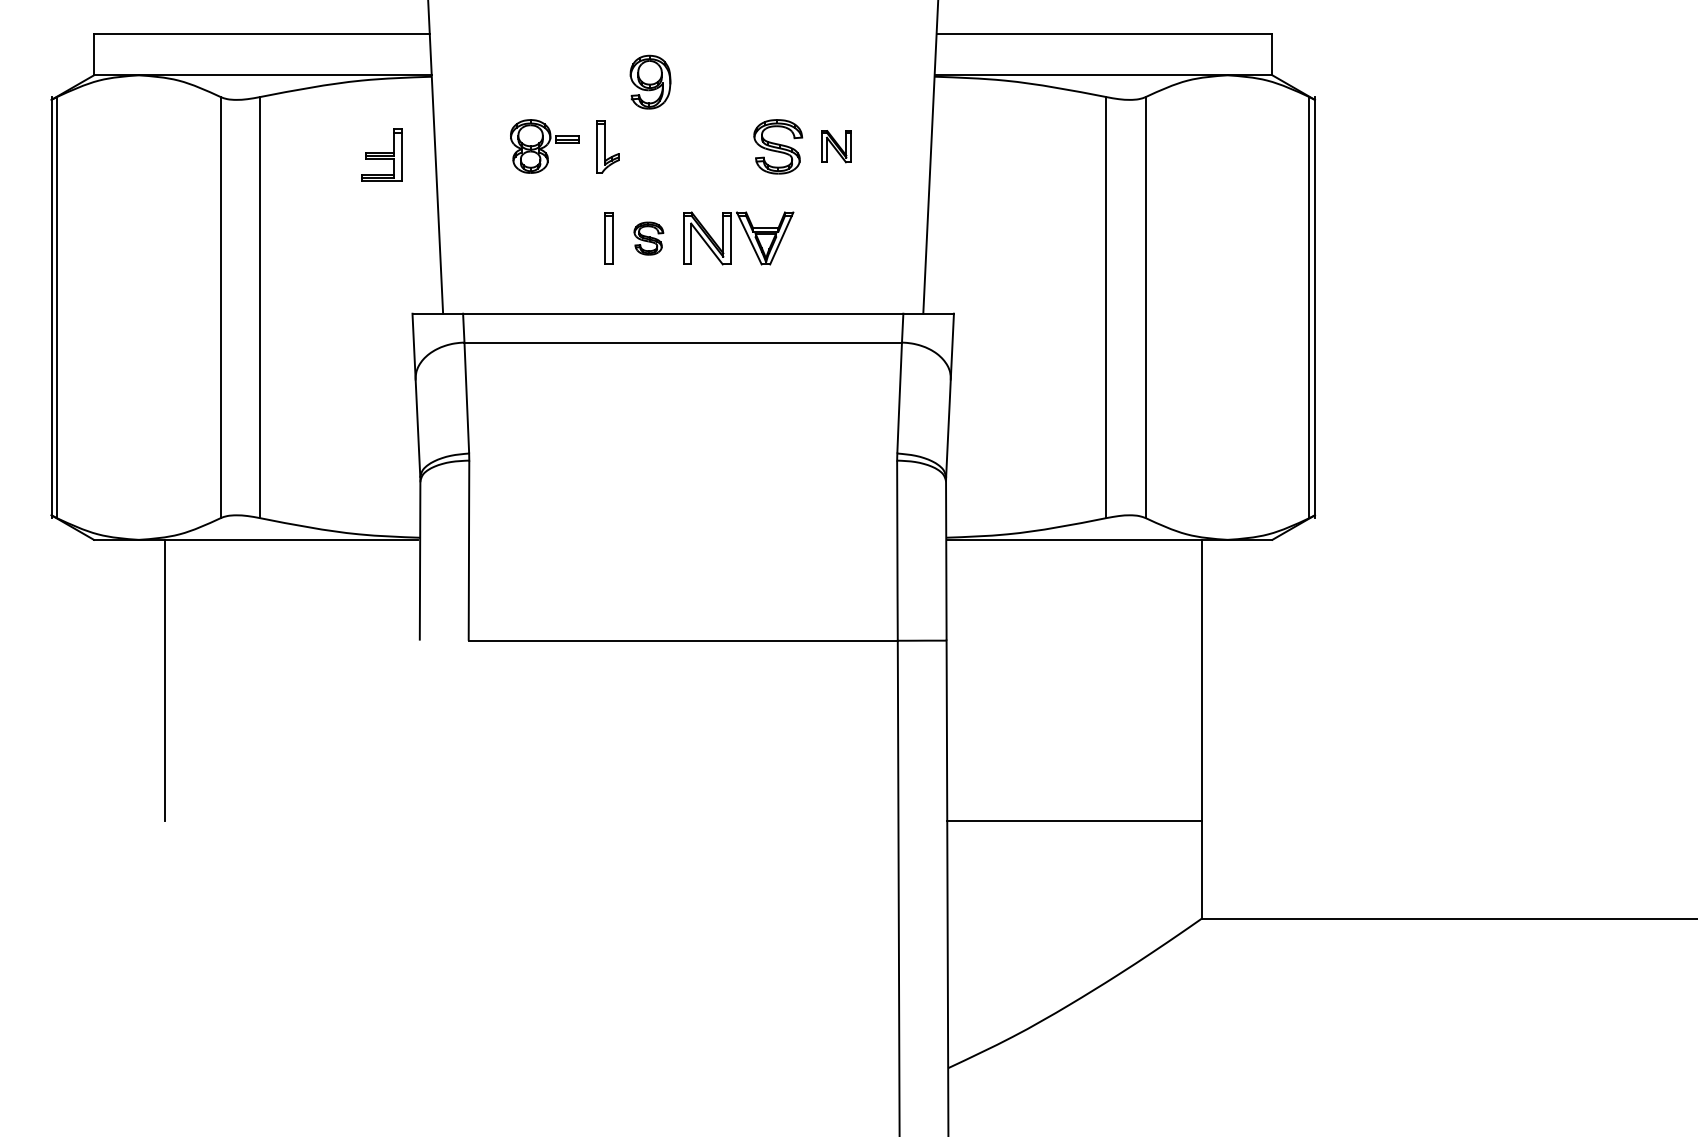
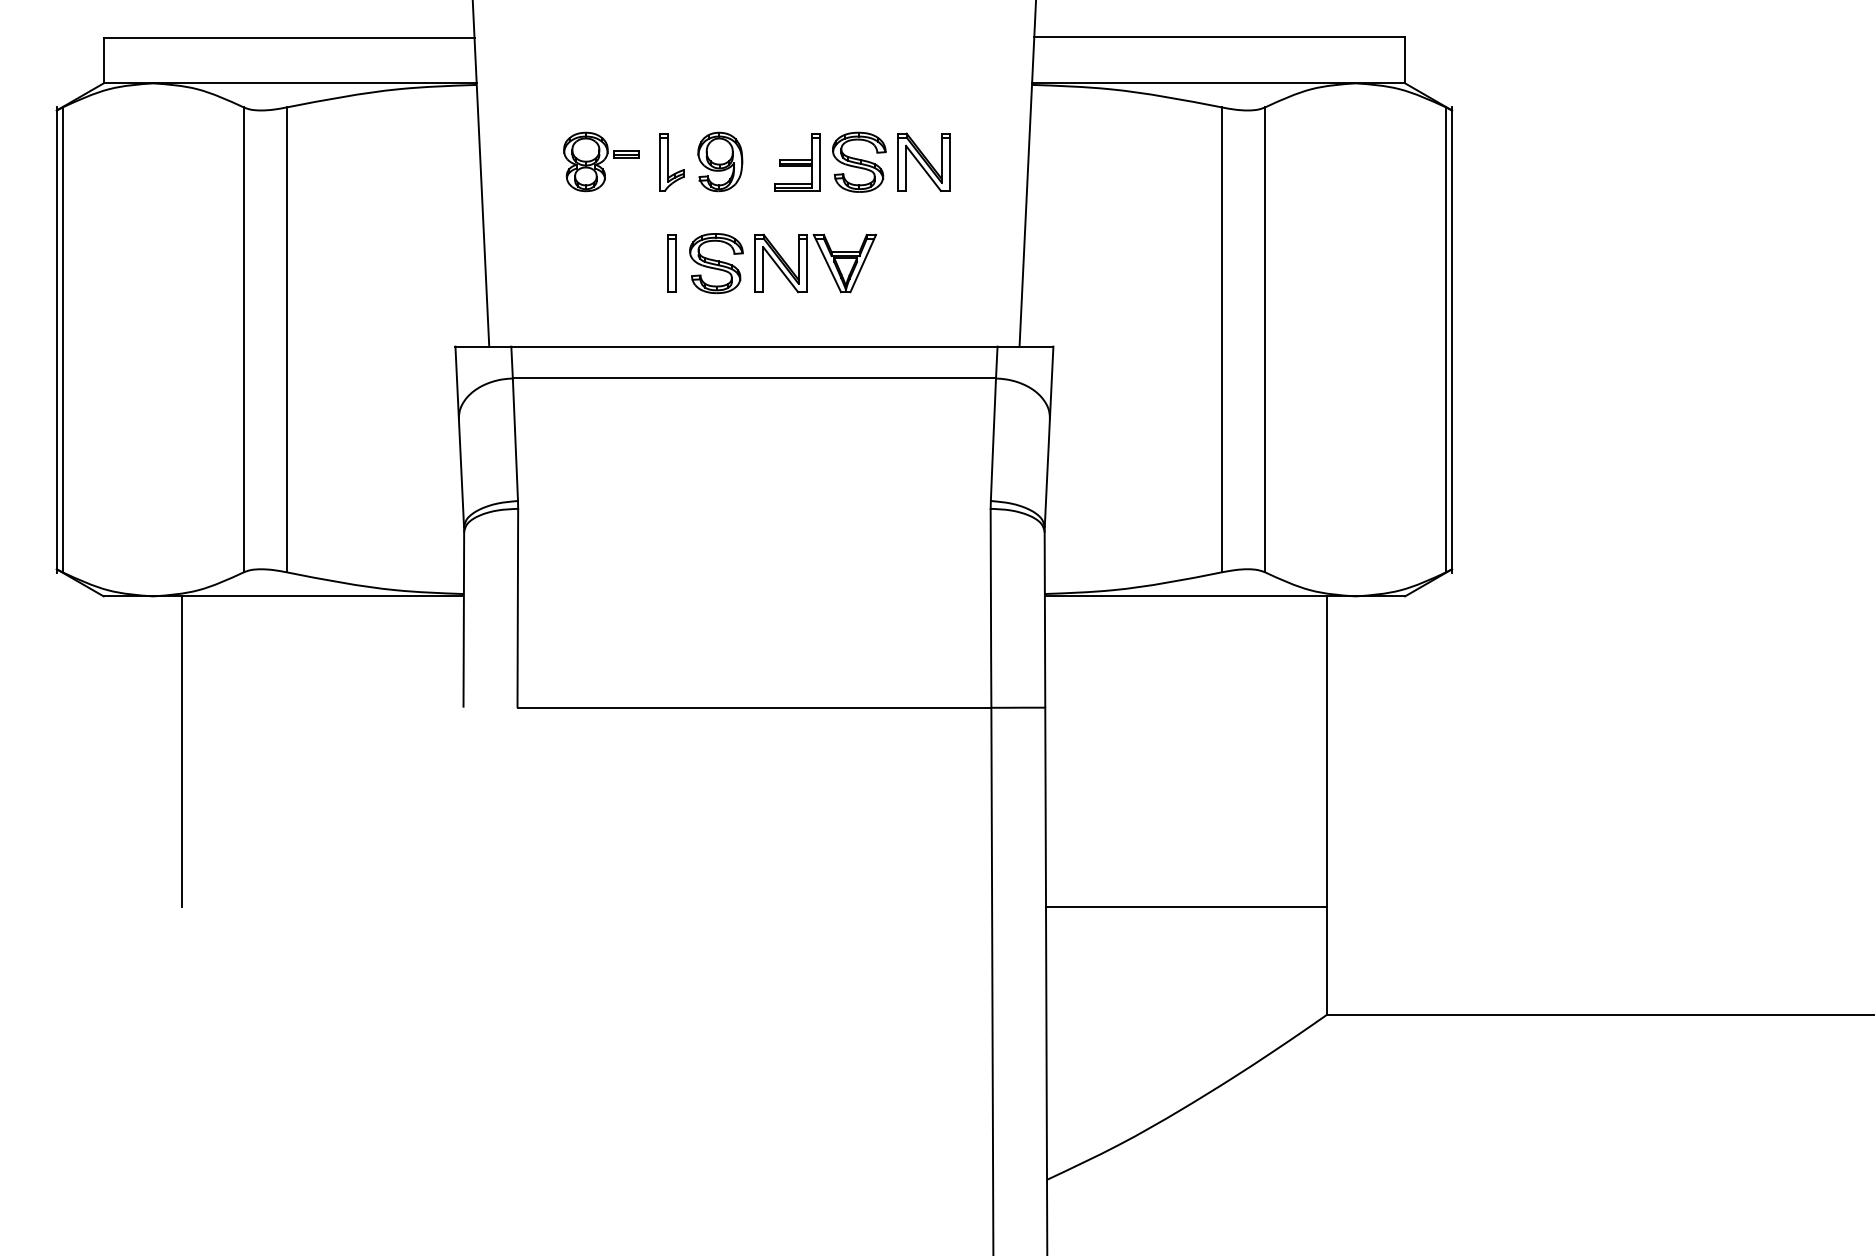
part: (650, 81) -> (720, 161), moved
part: (836, 146) -> (923, 161), size x1.67
part: (381, 155) -> (797, 162), moved
part: (648, 238) -> (716, 263), size x1.67

